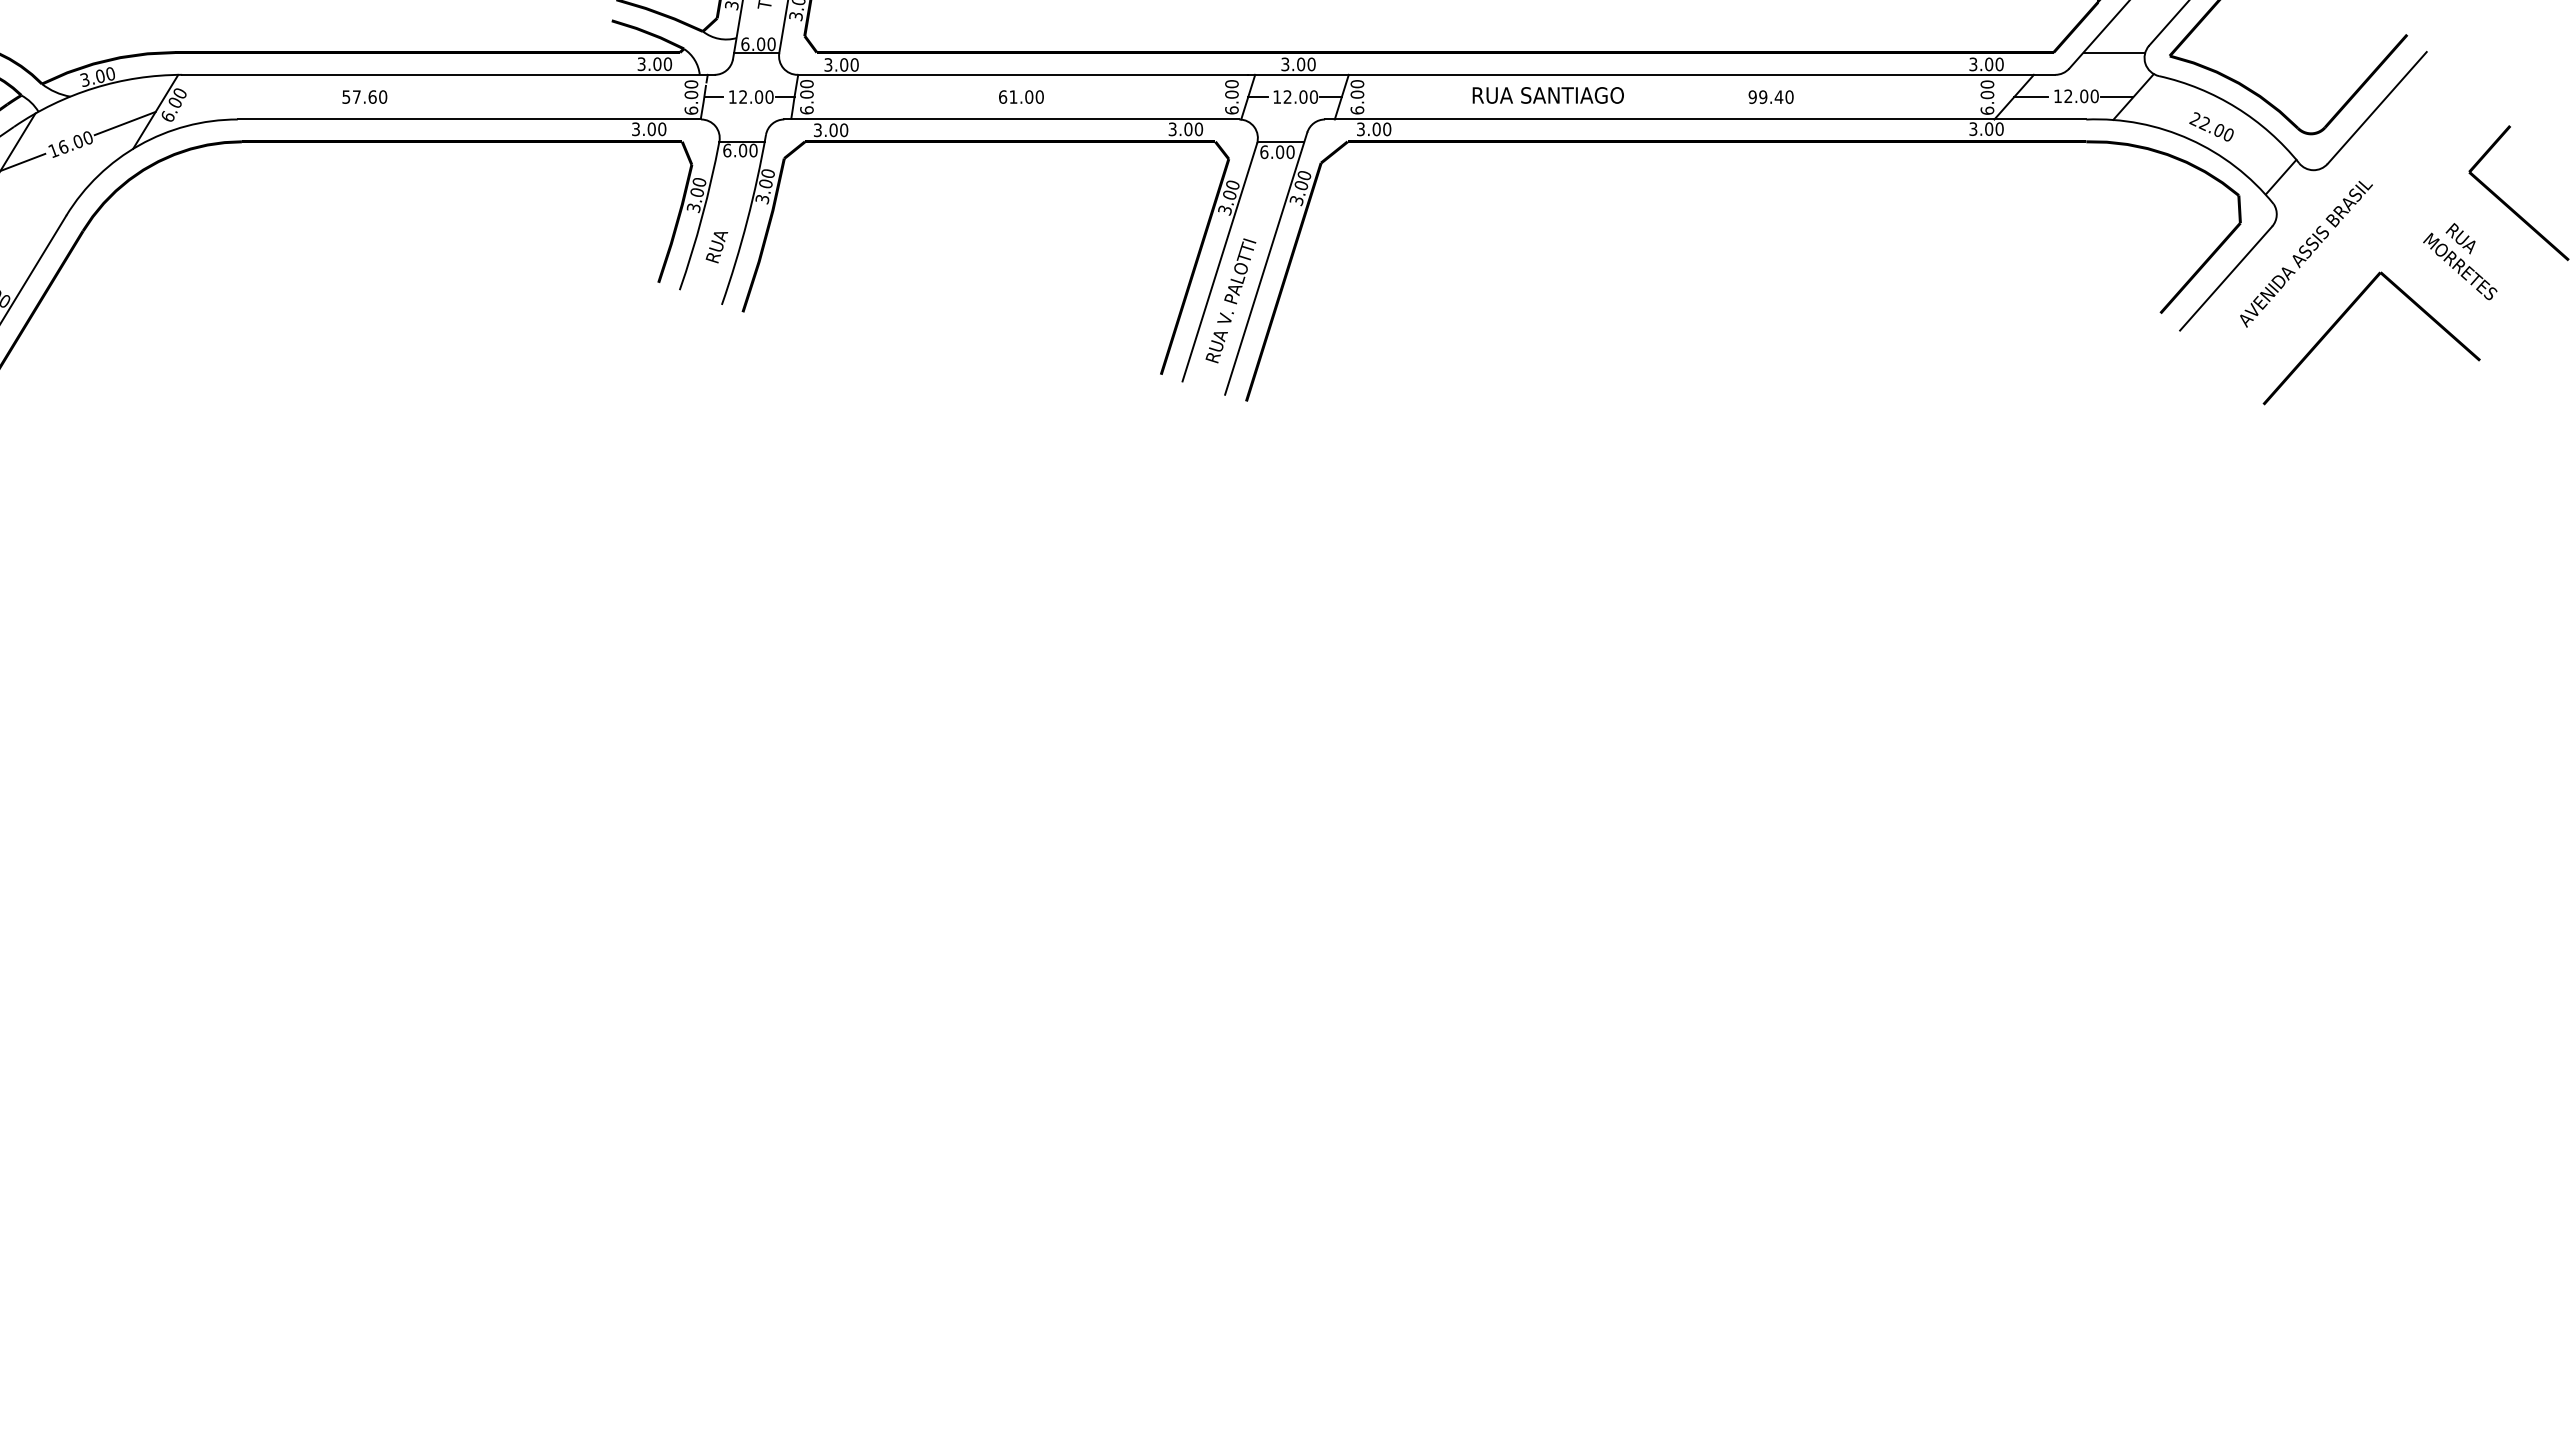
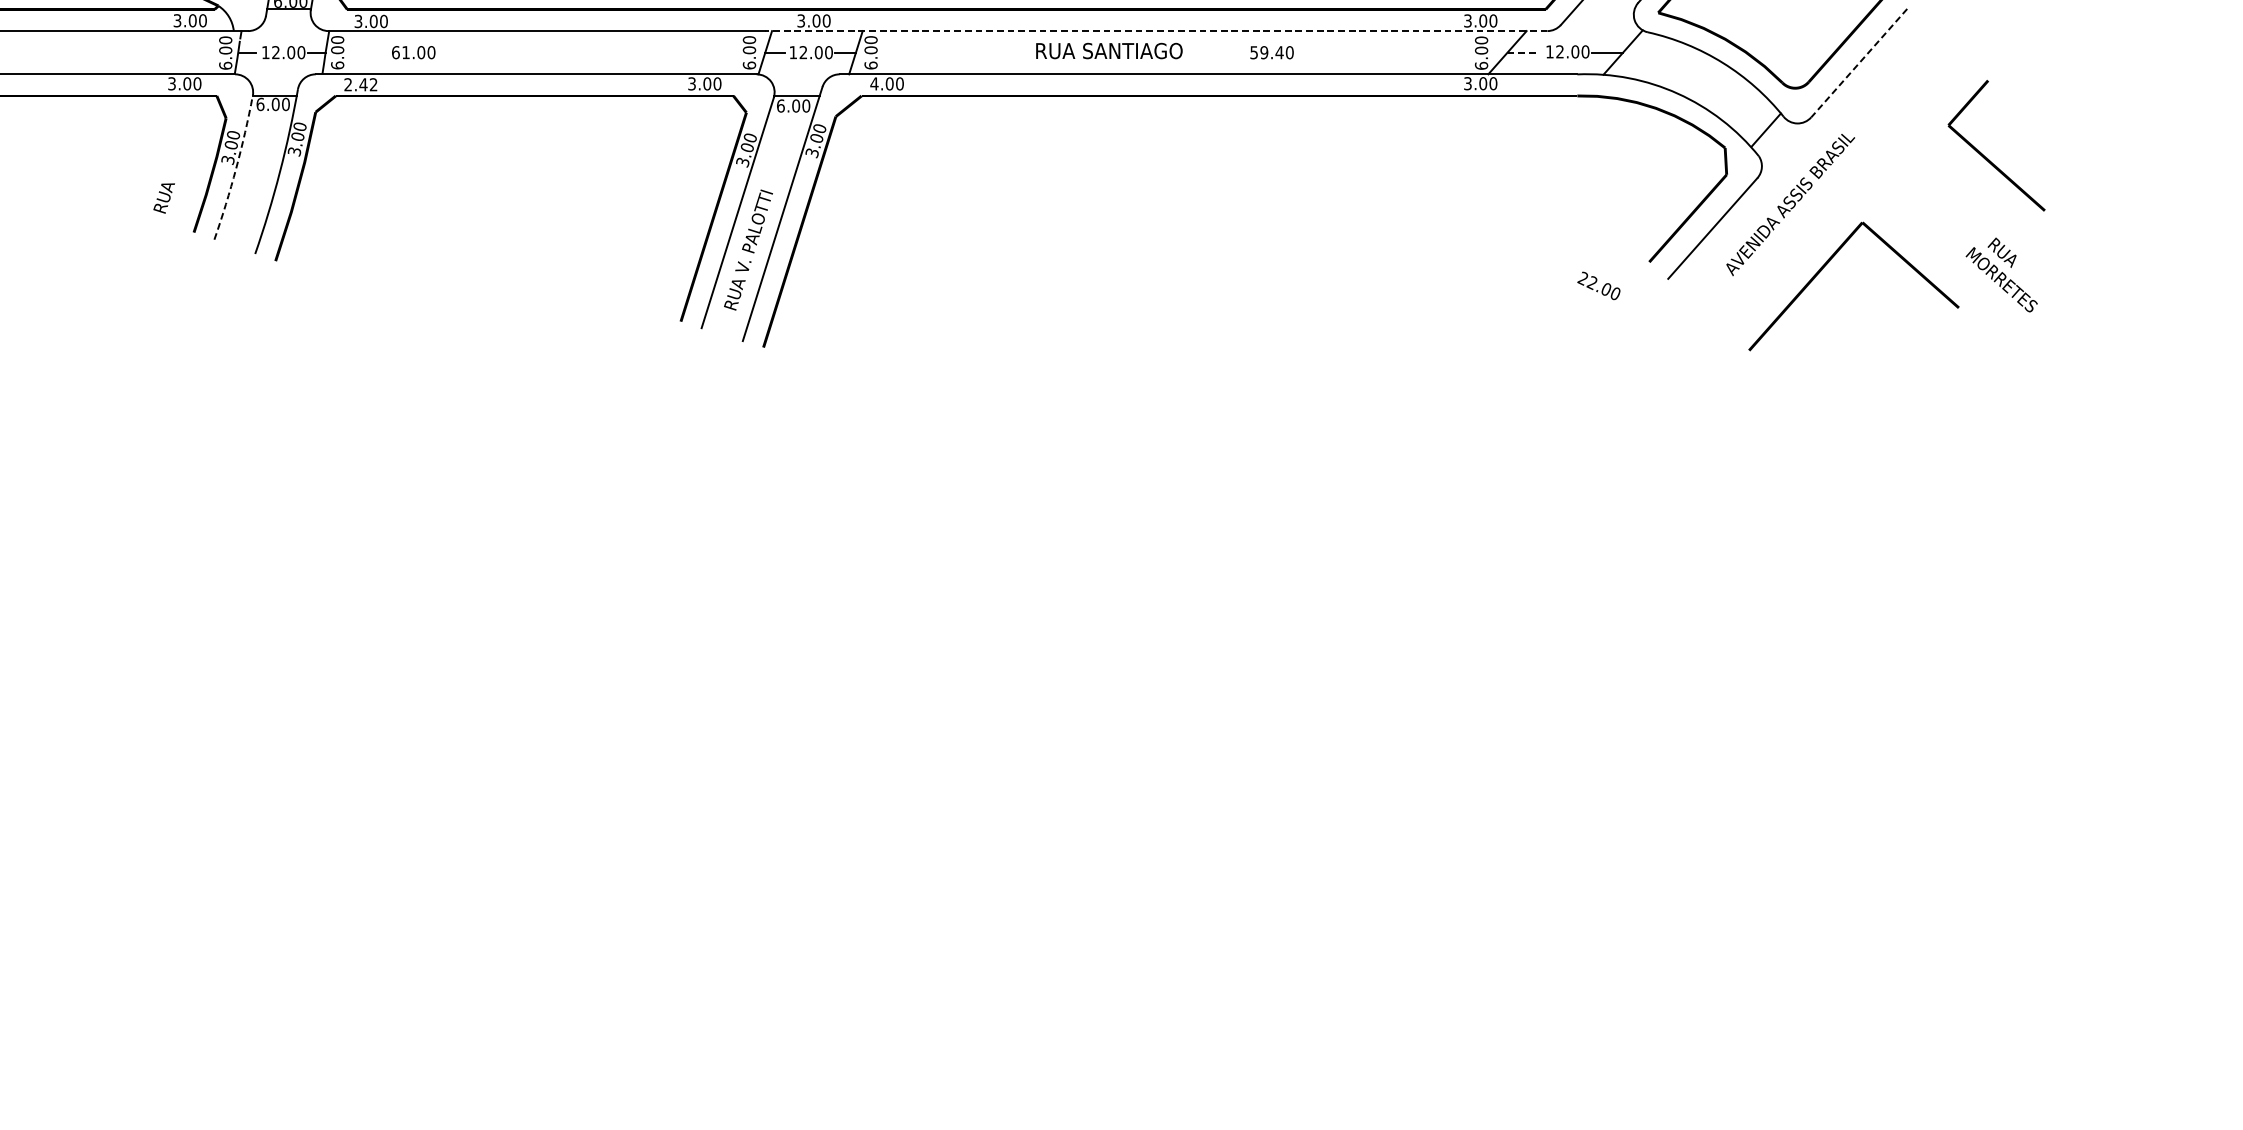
line: (2114, 52) -> (1604, 9), removed
line: (1651, 74) -> (1156, 30), solid -> dashed
text: (1547, 95) -> (1108, 51), moved
text: (1021, 96) -> (413, 52), moved
text: (1752, 96) -> (1253, 52), 99.40 -> 59.40
line: (2031, 97) -> (1524, 53), solid -> dashed
line: (2377, 108) -> (1859, 63), solid -> dashed
text: (2211, 126) -> (1598, 285), moved
text: (1360, 129) -> (874, 84), 3.00 -> 4.00
text: (831, 130) -> (361, 85), 3.00 -> 2.42
arc: (702, 216) -> (236, 168), solid -> dashed
text: (716, 247) -> (163, 198), moved
text: (2460, 261) -> (2001, 274), moved

